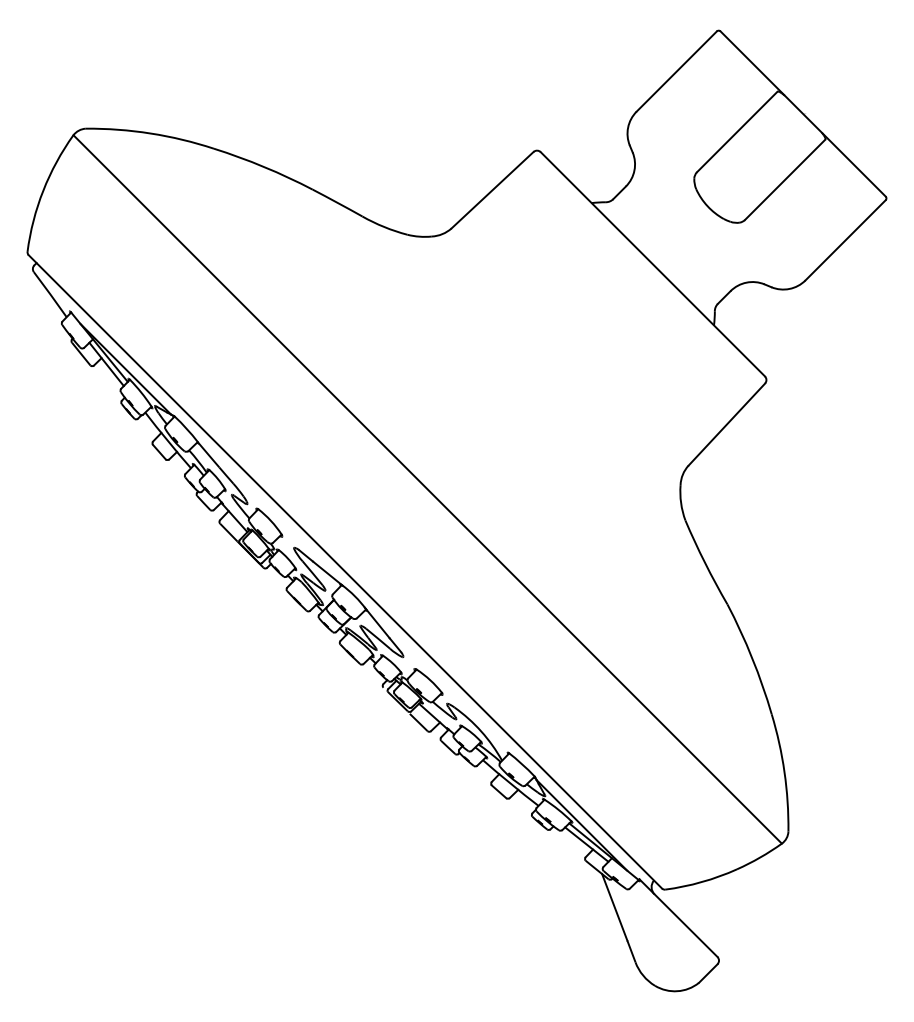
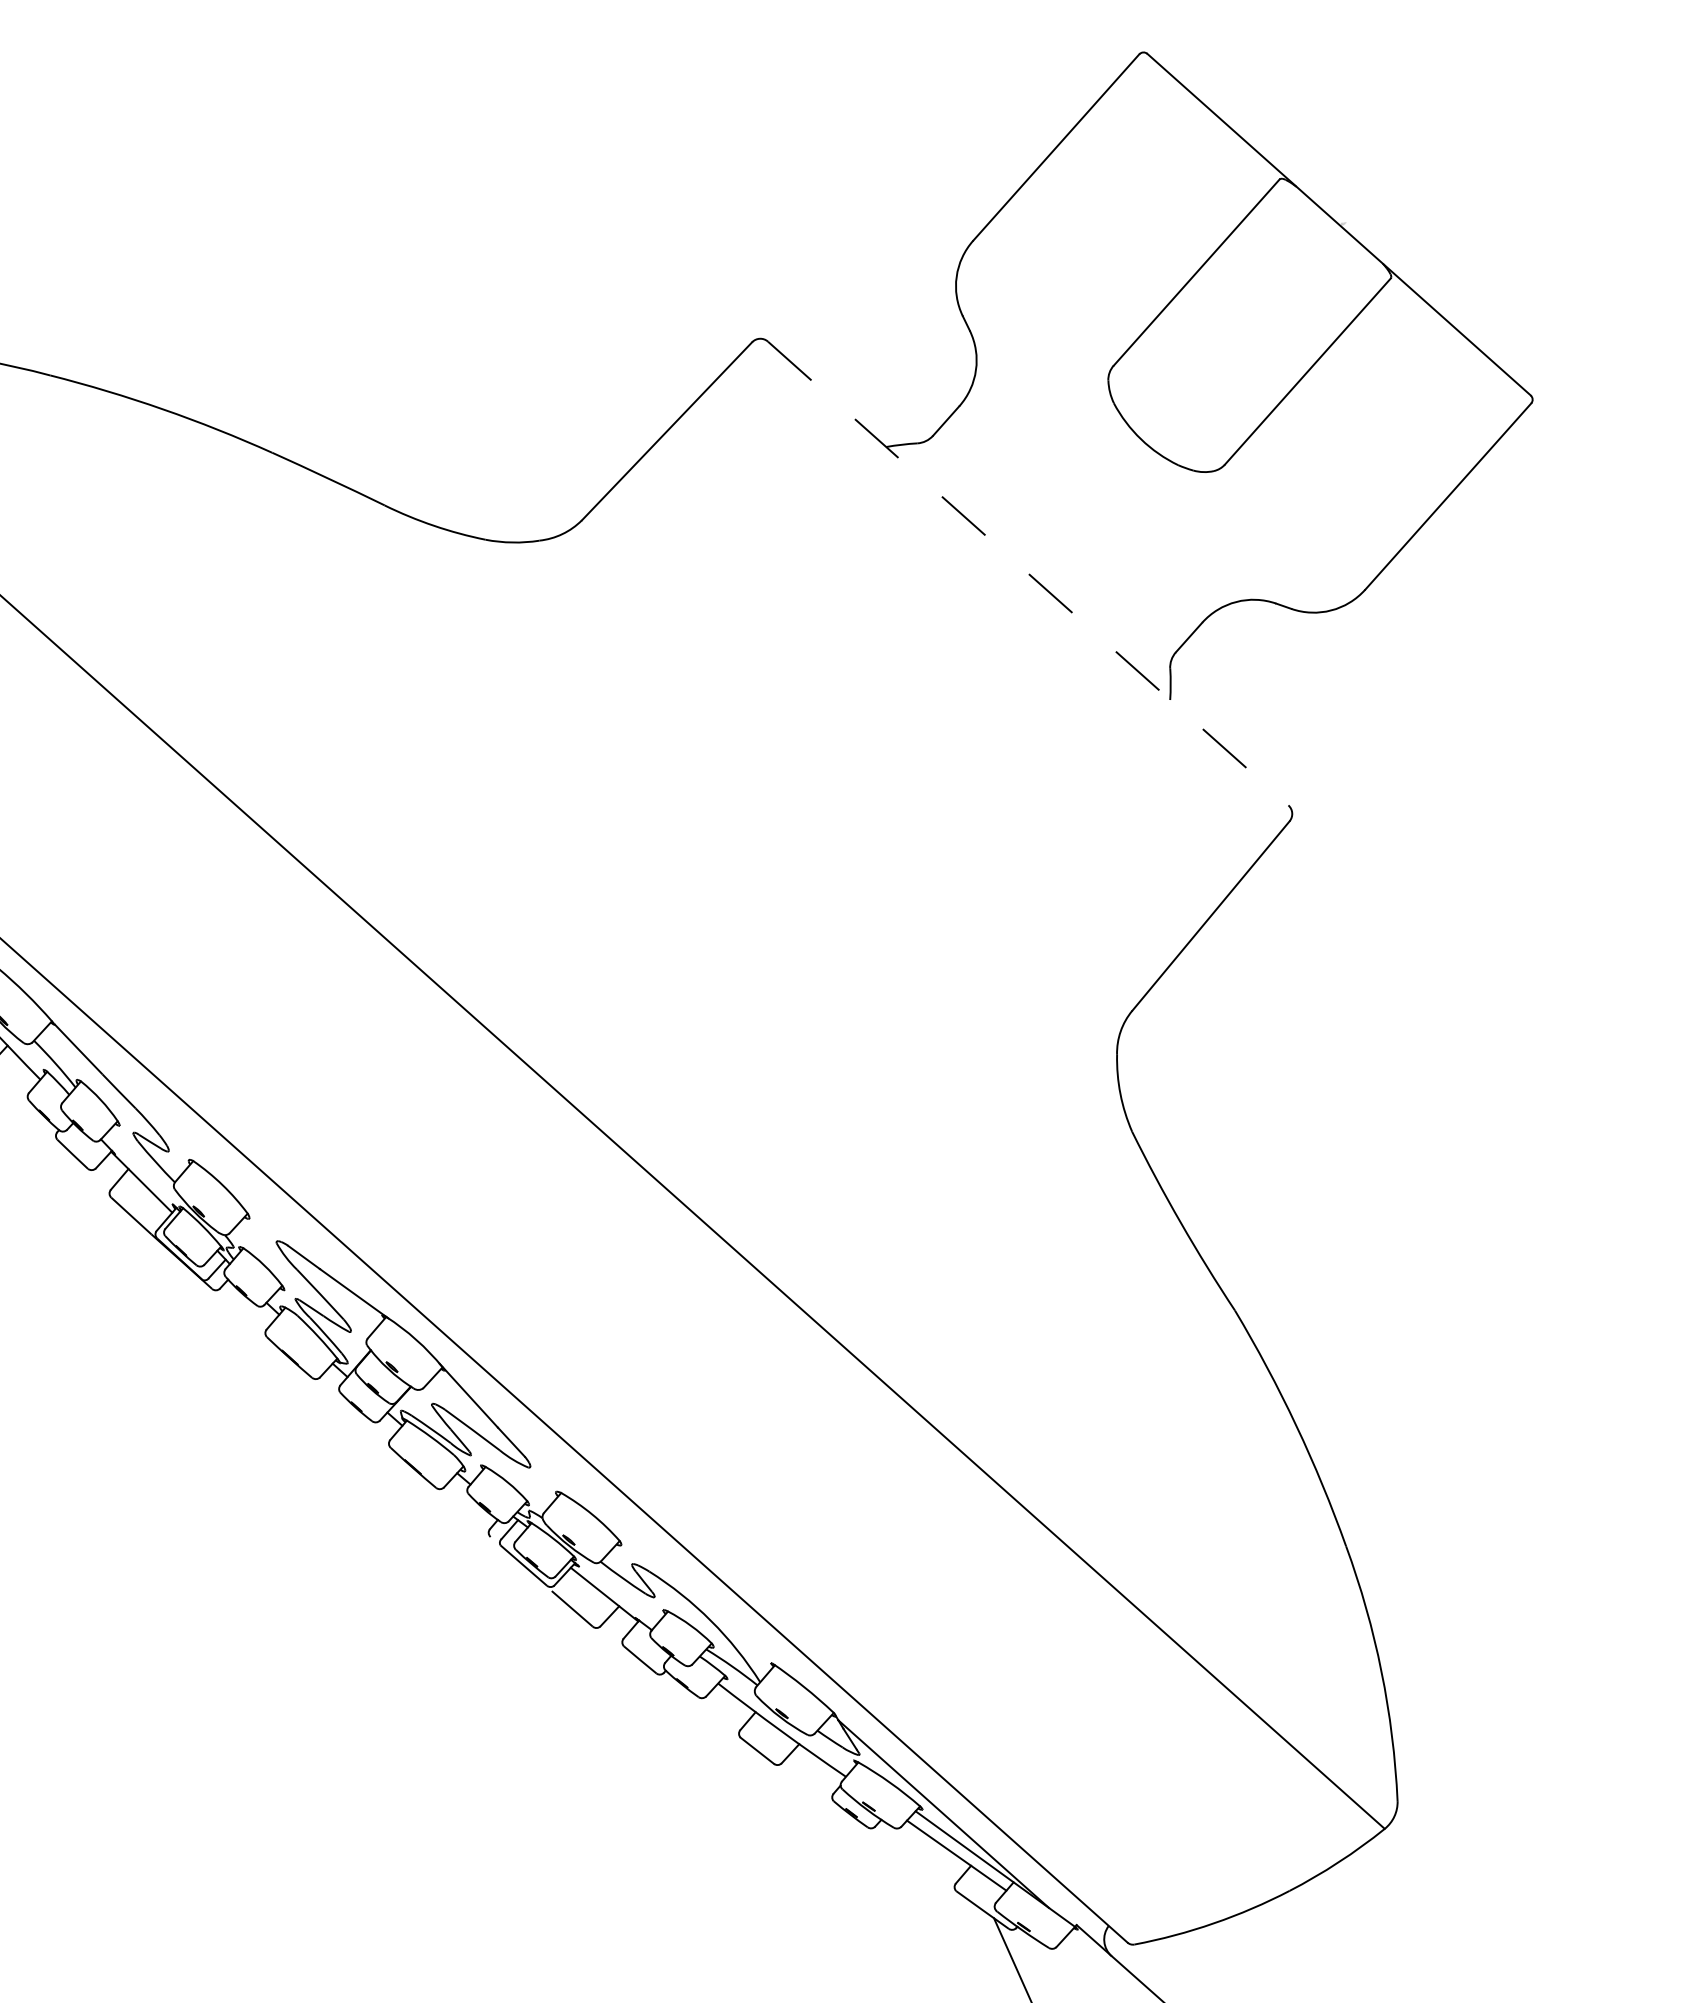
line: (652, 264) -> (1027, 574), solid -> dashed

